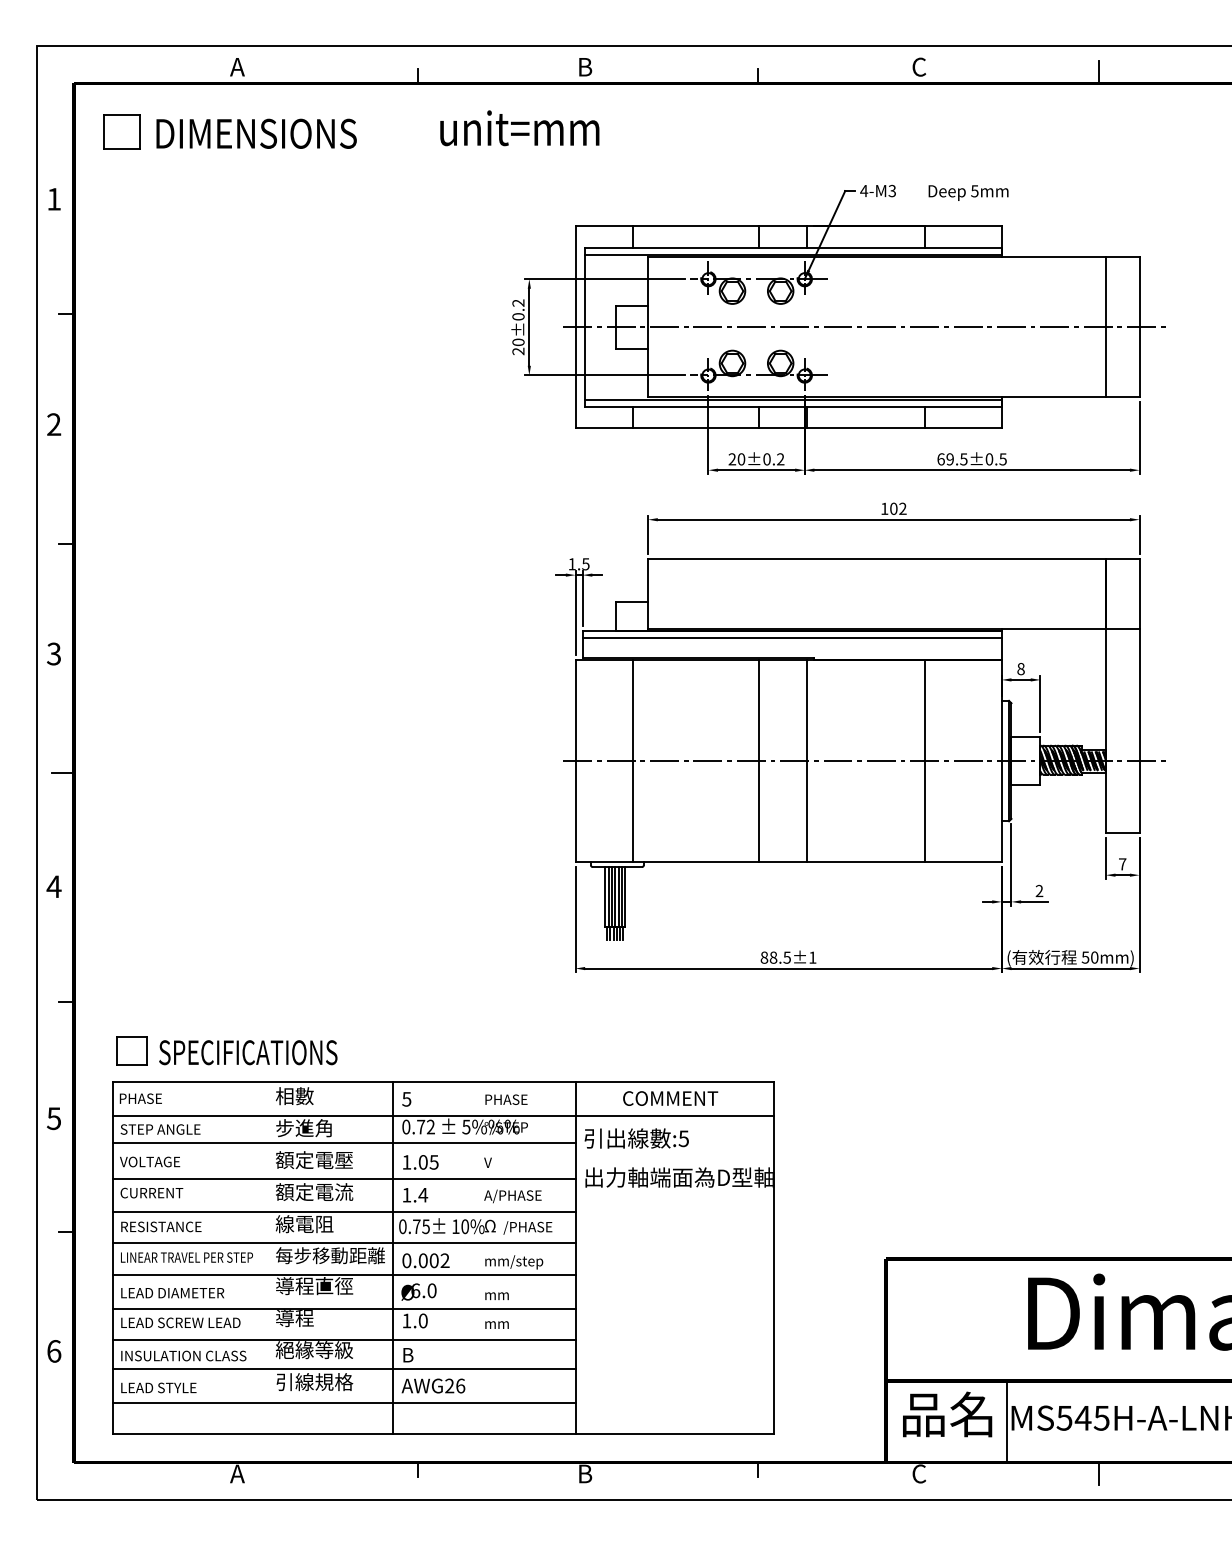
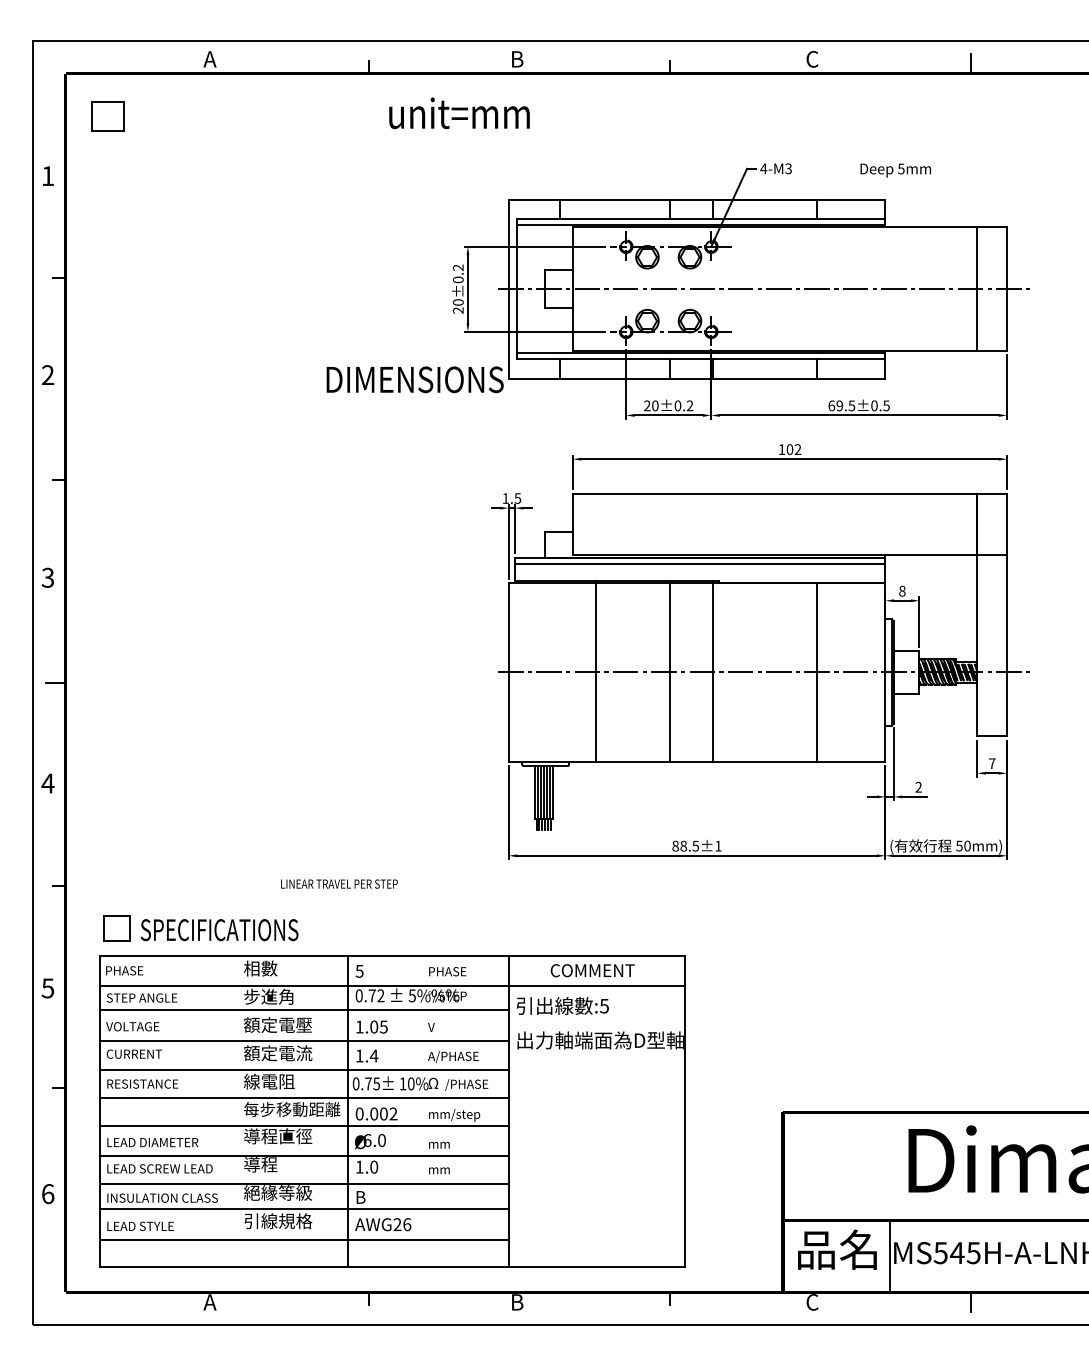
text: (256, 133) -> (415, 379), moved
text: (968, 192) -> (895, 170), moved
line: (633, 760) -> (596, 671), moved
text: (186, 1257) -> (339, 884), moved

